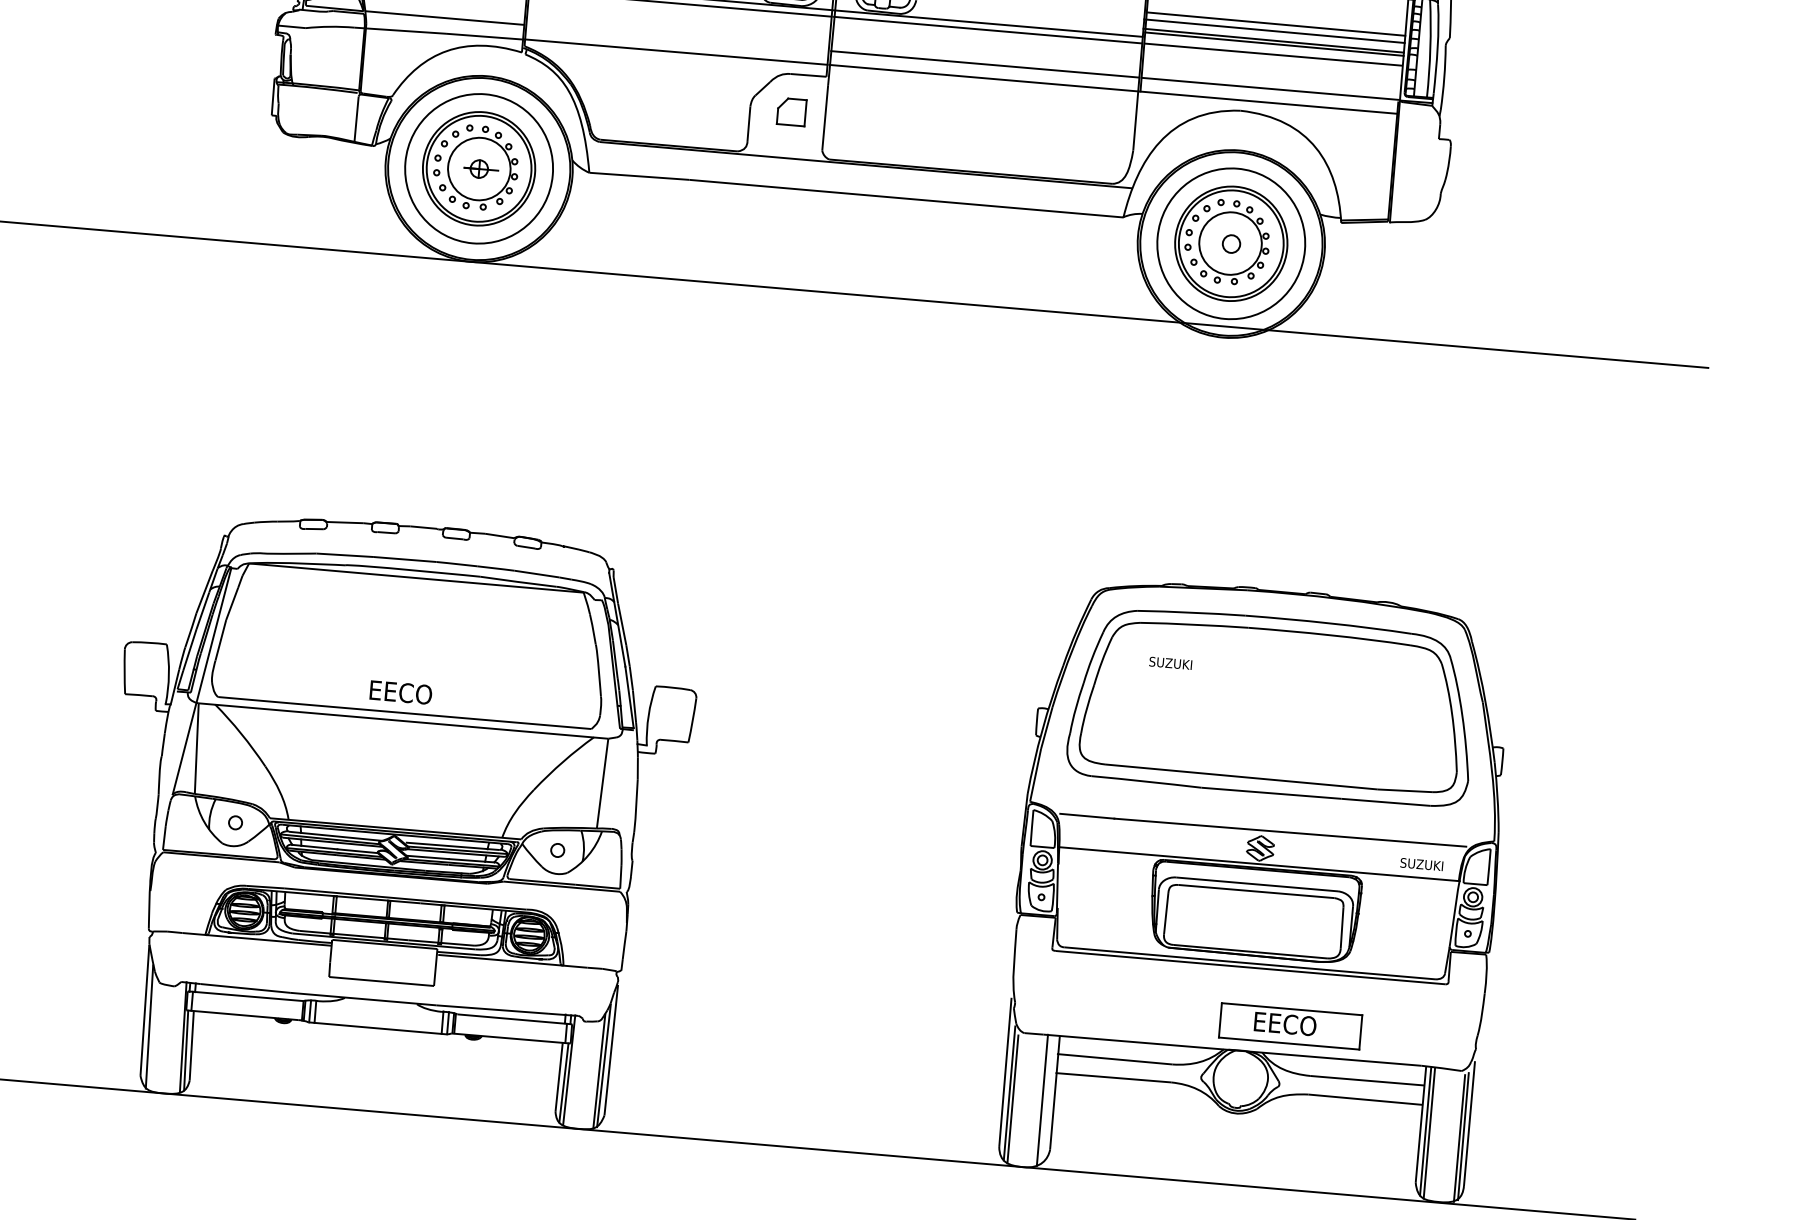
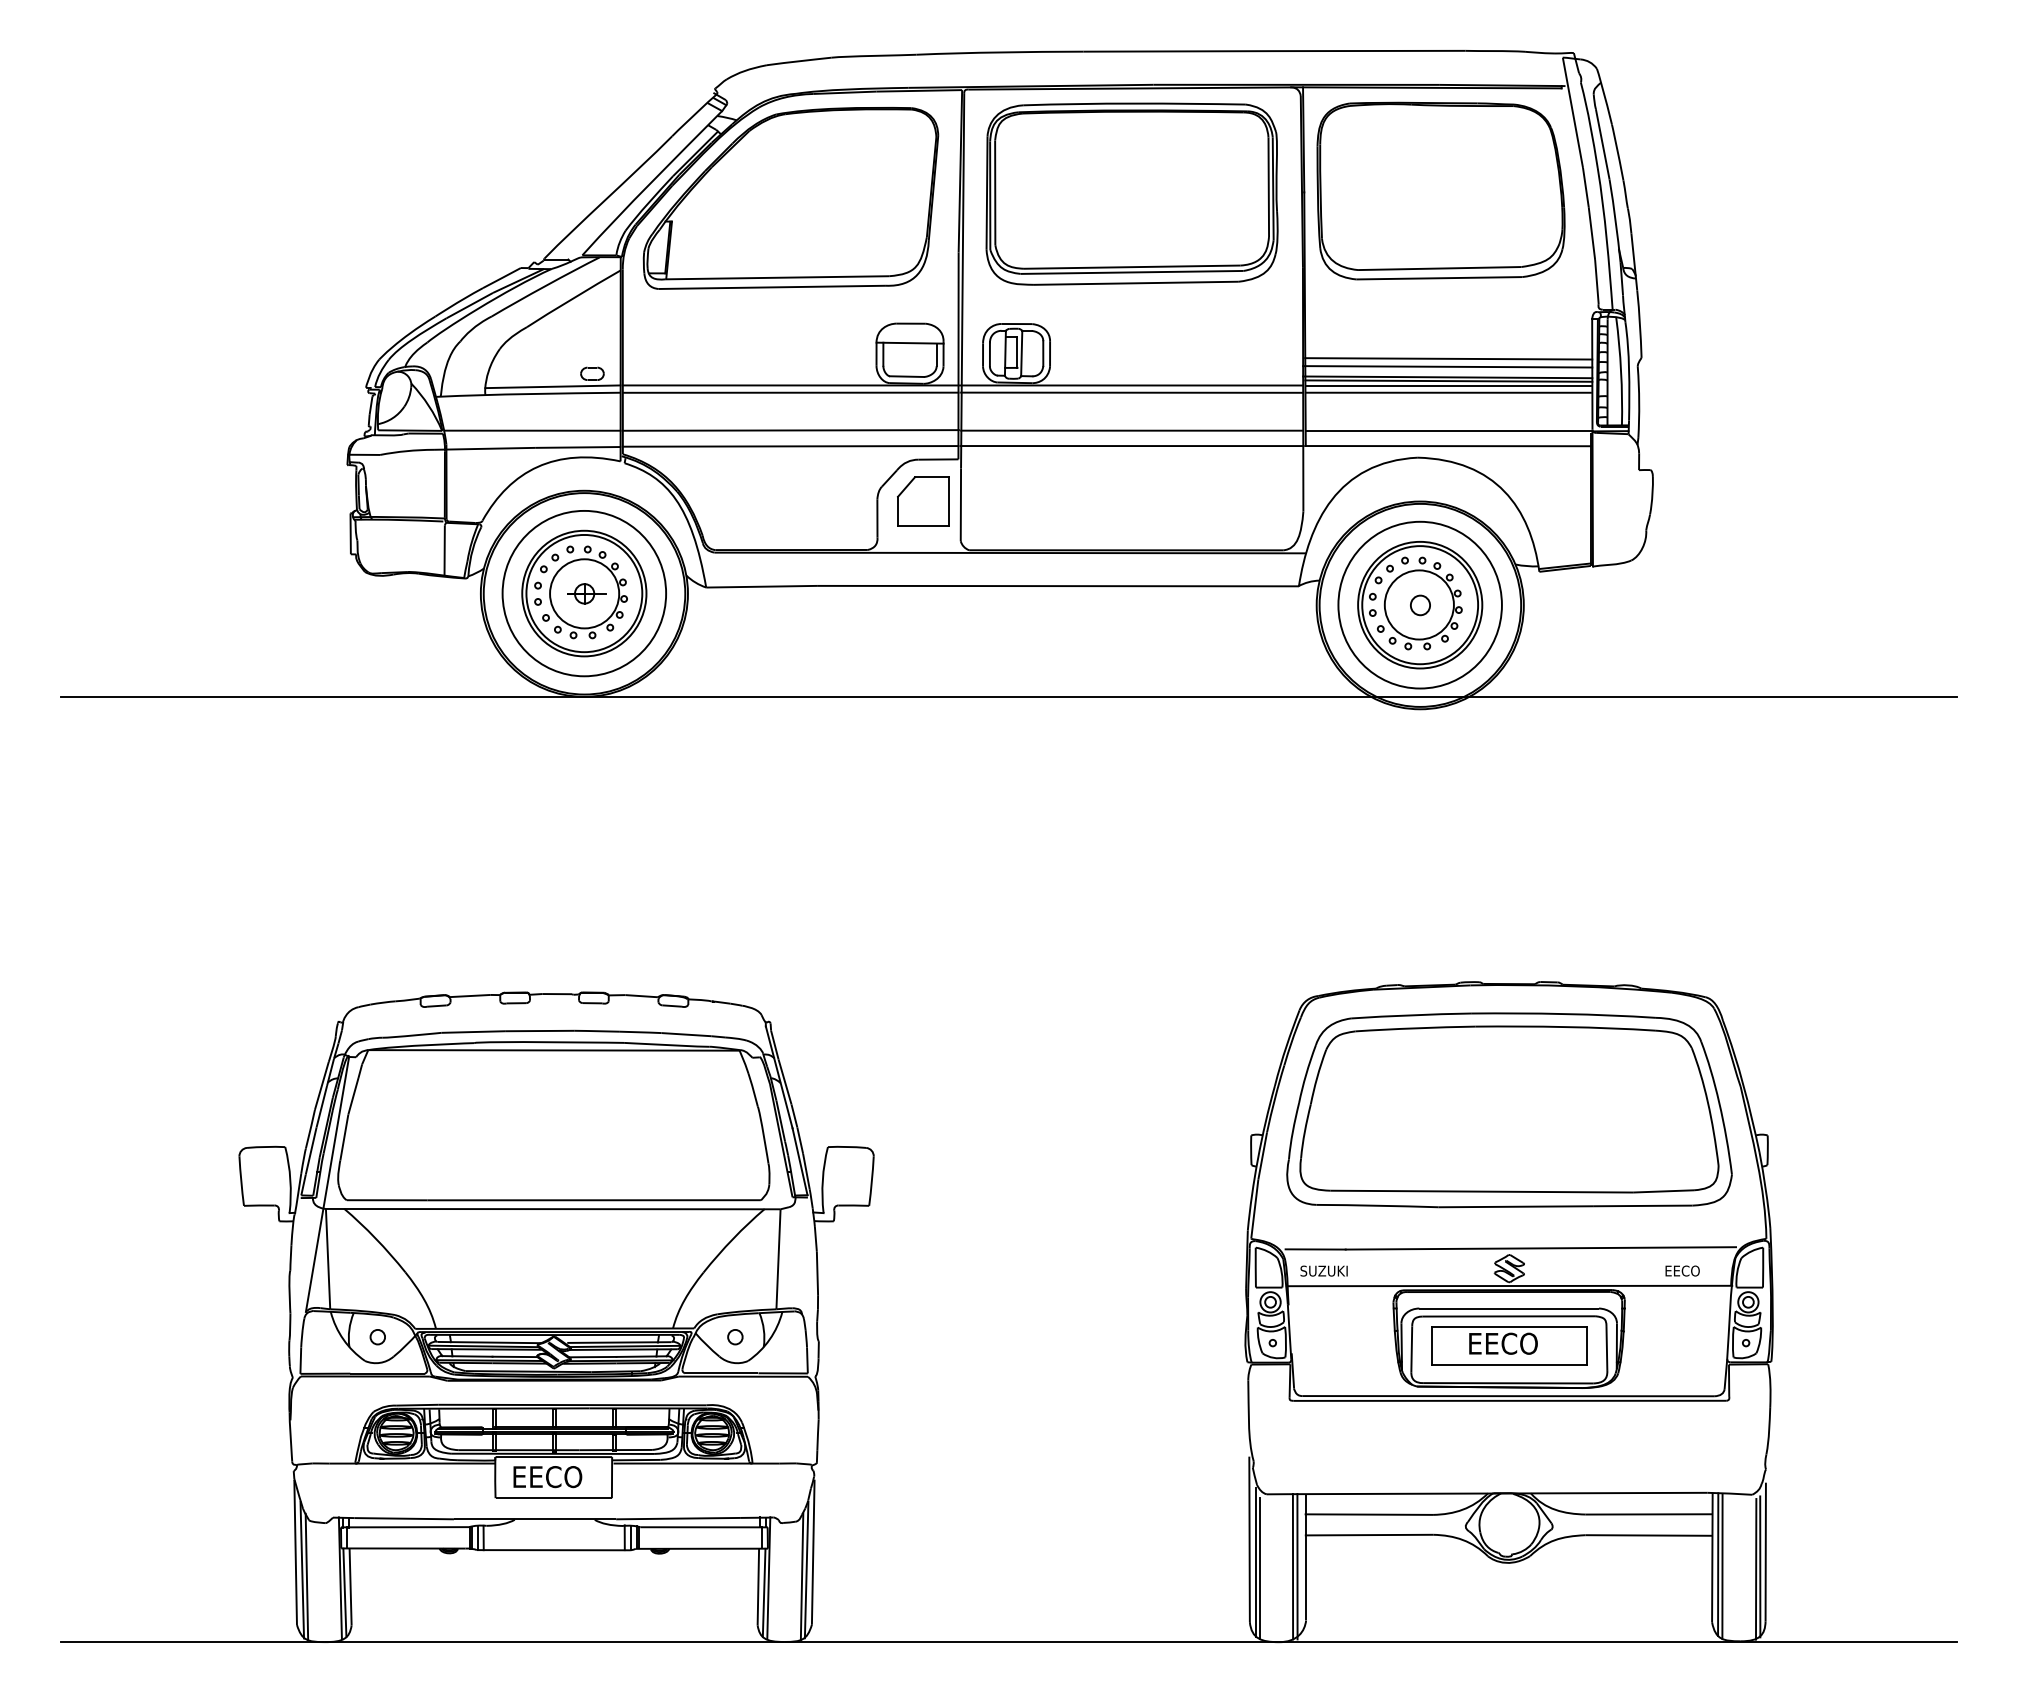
line: (677, 37) -> (790, 430), added
line: (1272, 48) -> (1447, 385), added
part: (791, 112) -> (923, 501), size x1.67
text: (1170, 662) -> (1323, 1270), moved
text: (400, 692) -> (547, 1477), moved
text: (1421, 864) -> (1688, 1270), SUZUKI -> EECO
part: (1290, 1026) -> (1509, 1345), moved
line: (152, 1032) -> (306, 1576), added
line: (1046, 1100) -> (1297, 1566), added

